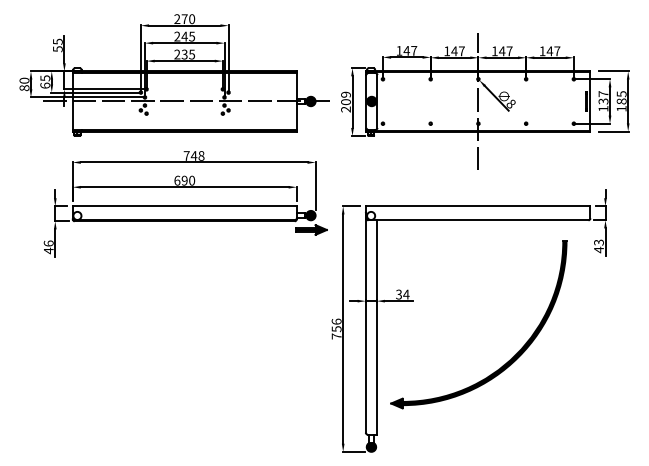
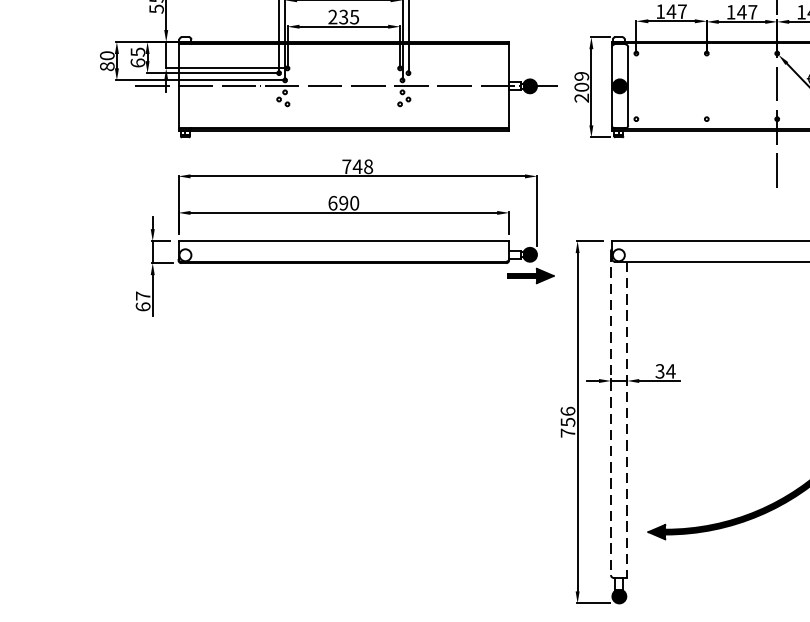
text: (48, 247) -> (142, 301), 46 -> 67
line: (365, 322) -> (610, 412), solid -> dashed
line: (376, 327) -> (626, 419), solid -> dashed

